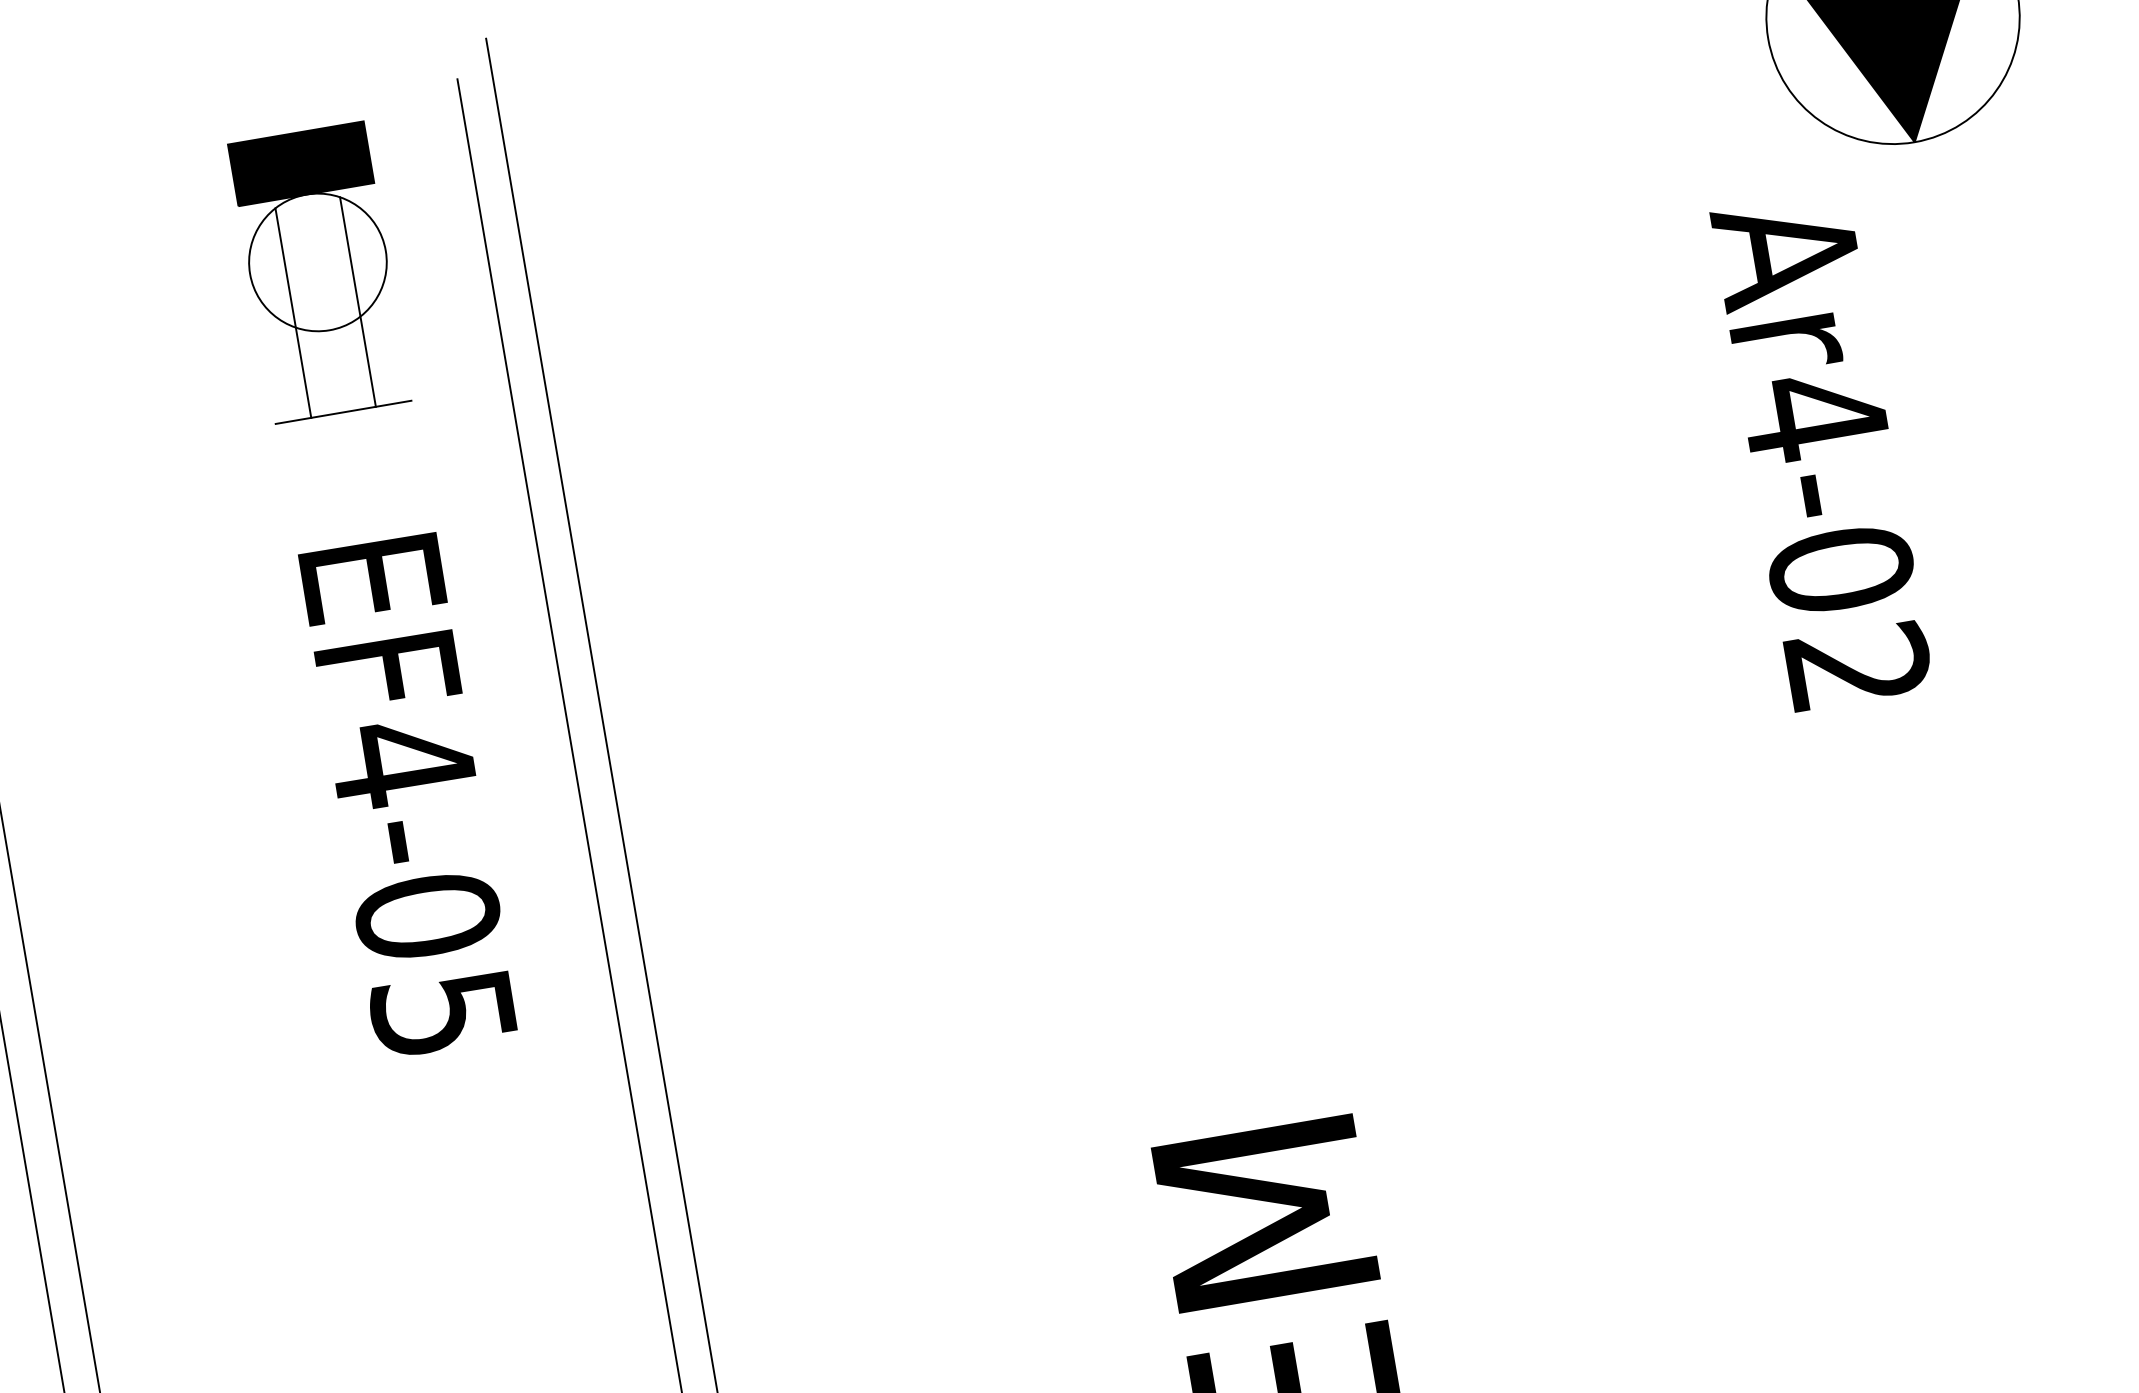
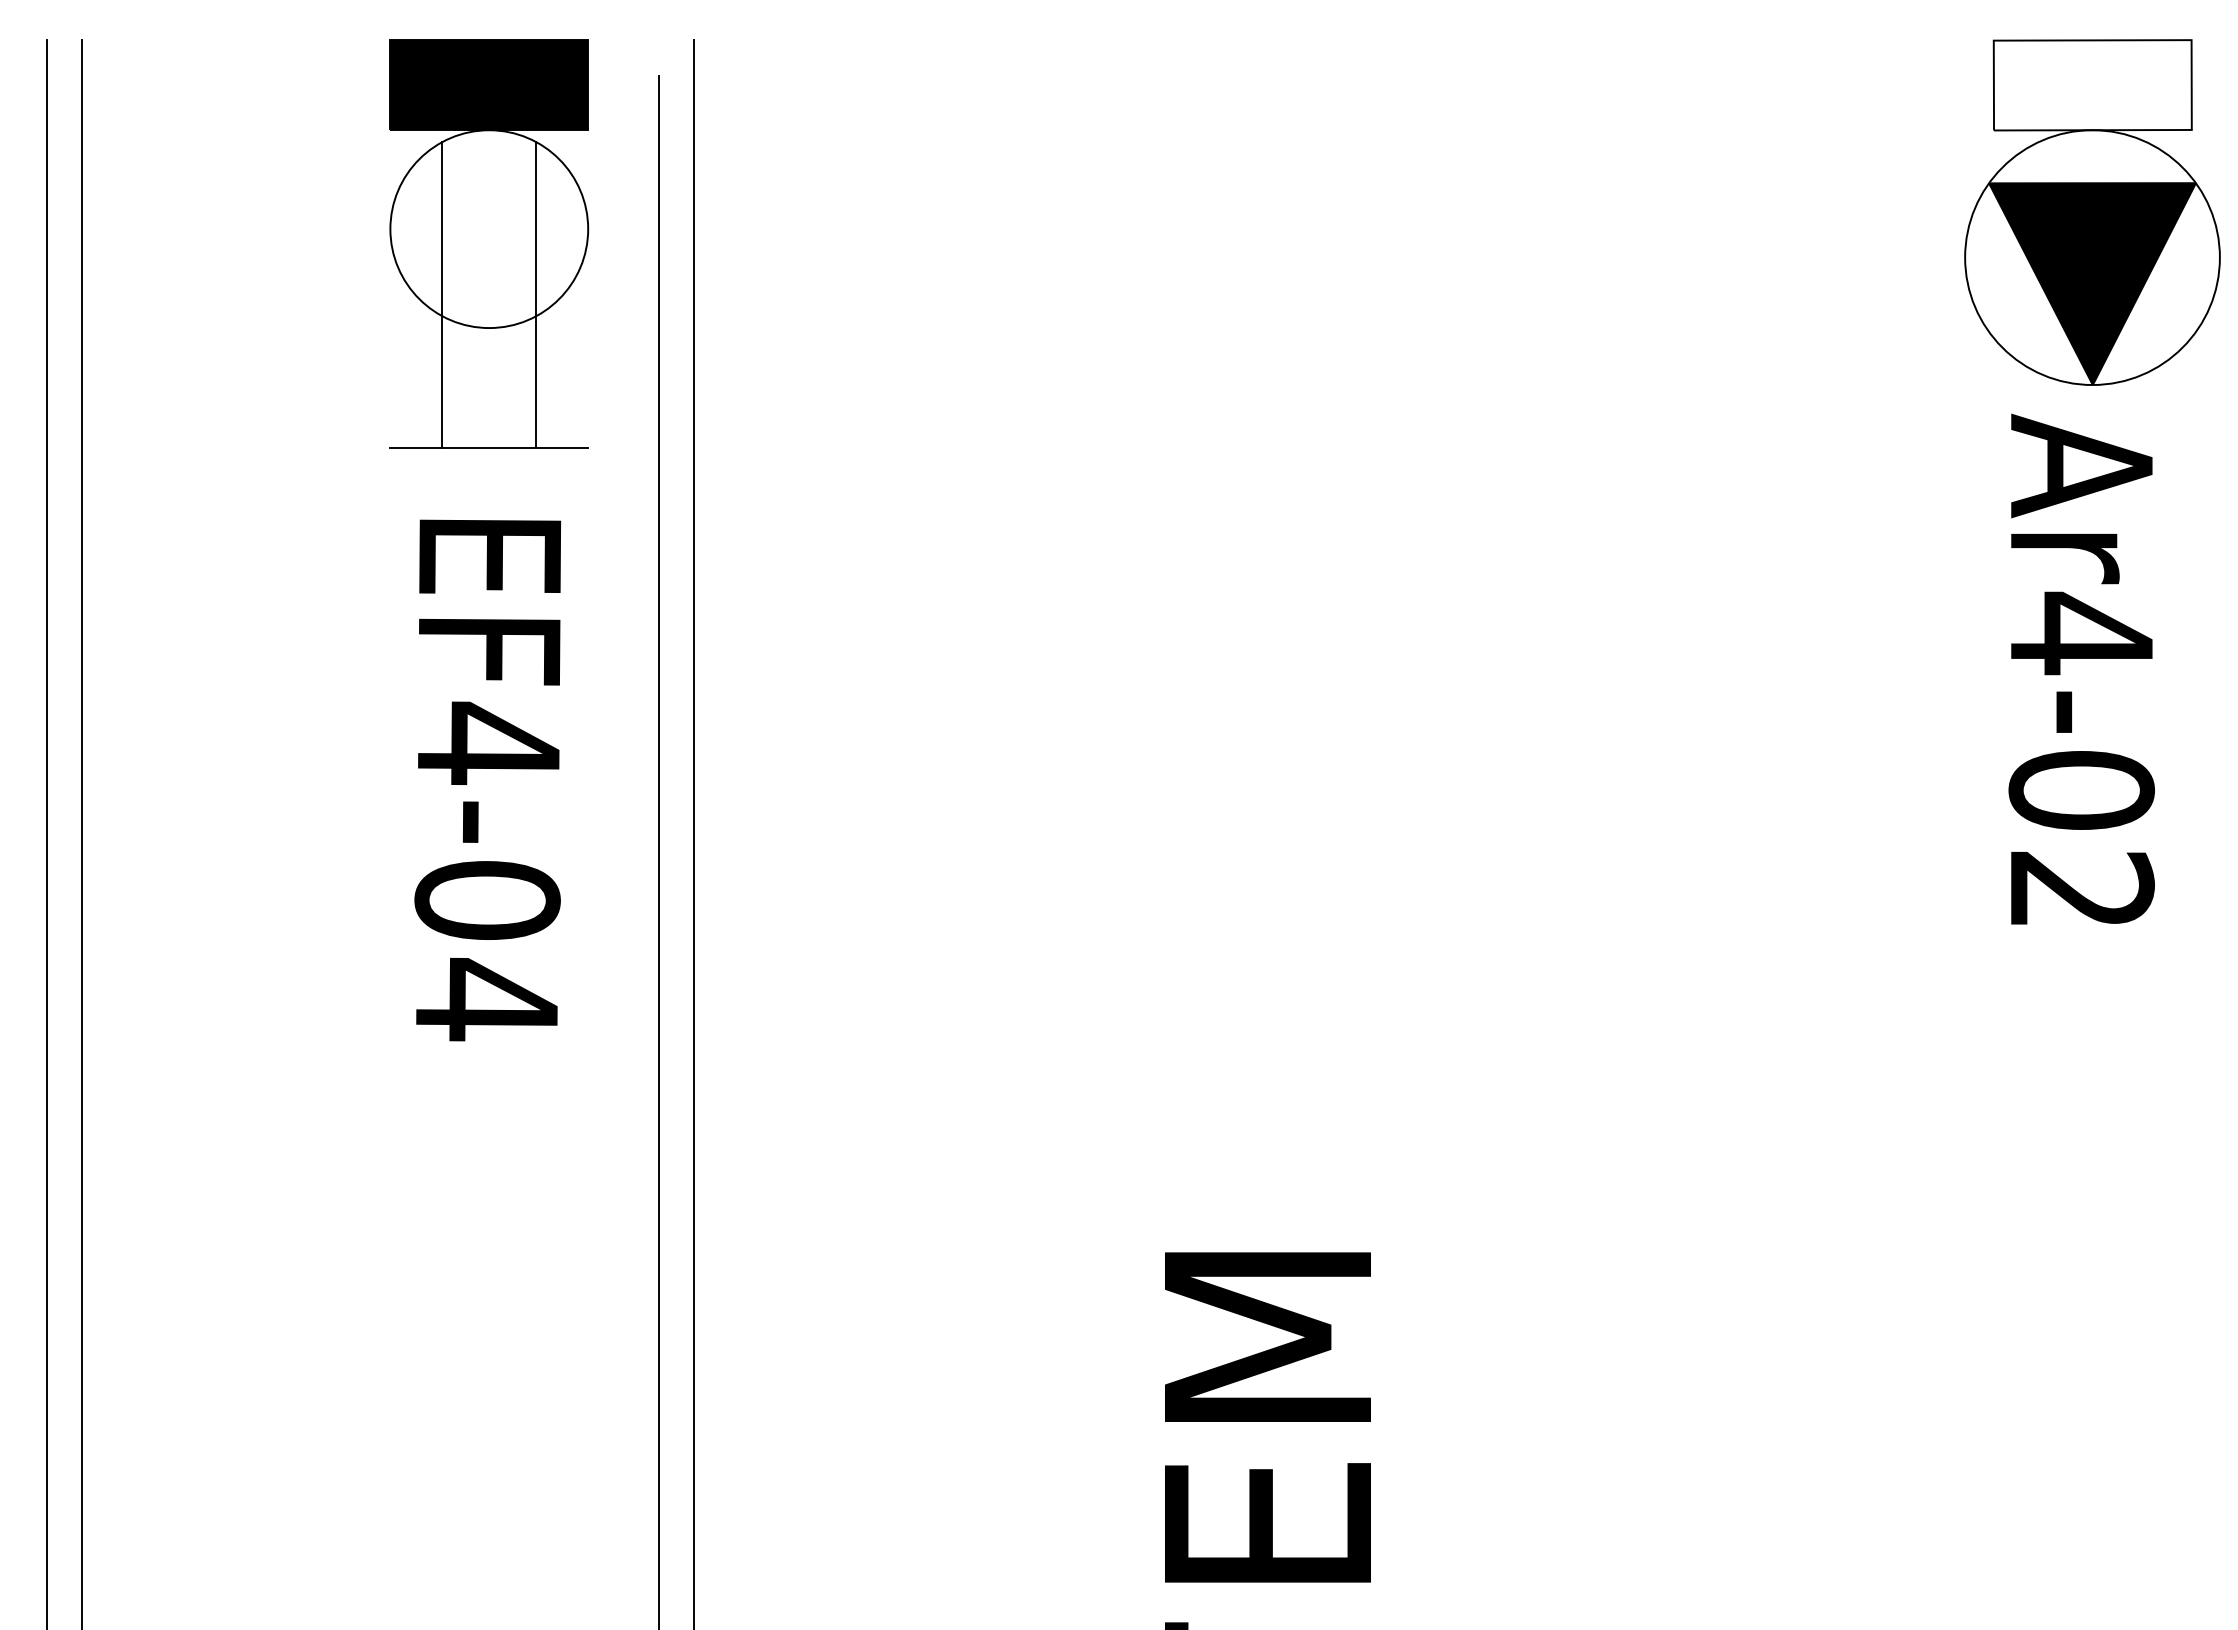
part: (319, 272) -> (489, 243), size x1.43
text: (1820, 450) -> (2081, 668), moved
text: (442, 1013) -> (485, 999), EF4-05 -> EF4-04

